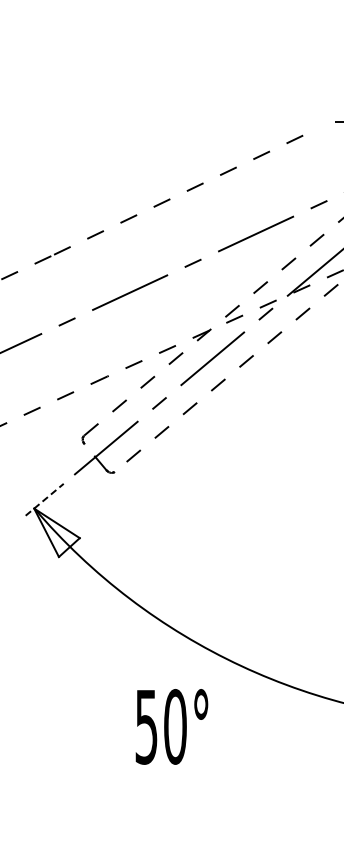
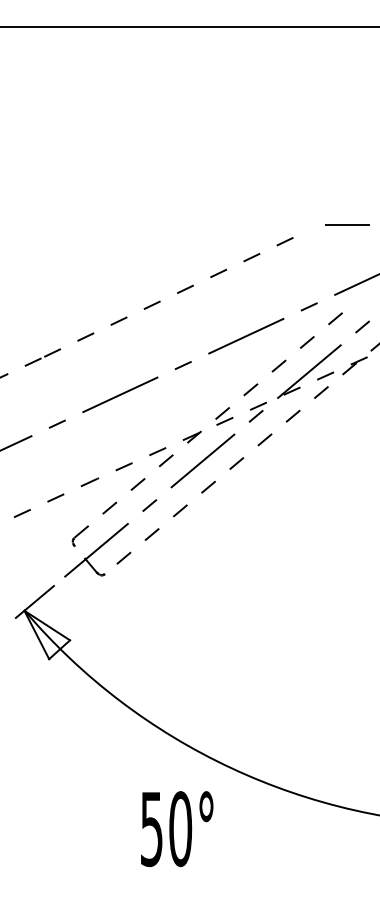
line: (44, 499) -> (34, 601), dashed -> solid
text: (172, 727) -> (177, 829), moved

